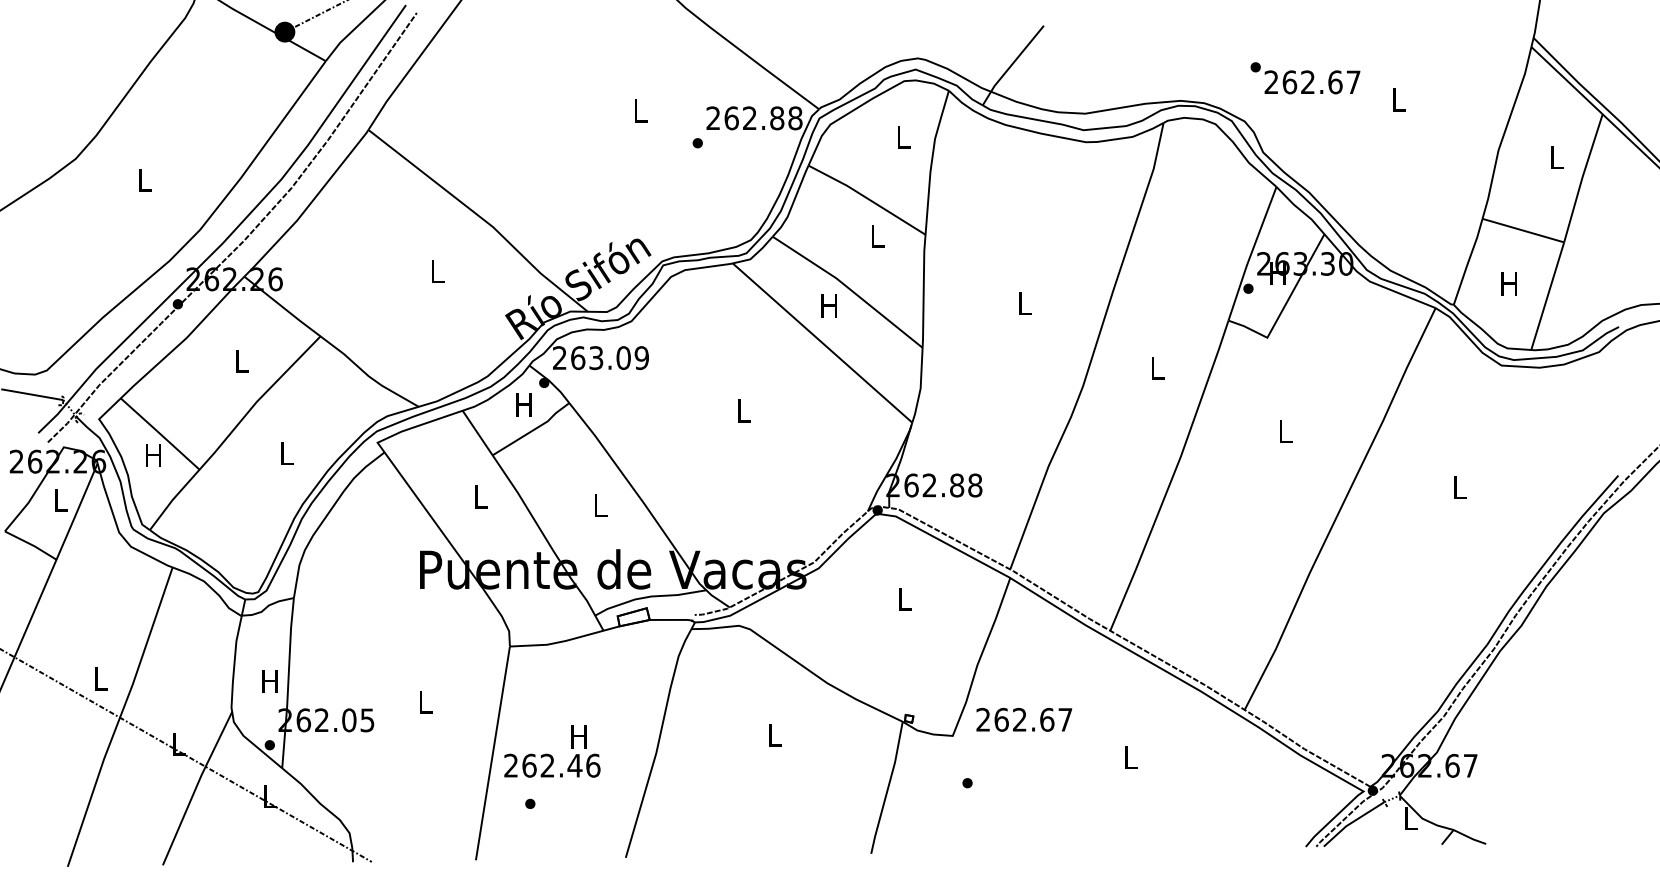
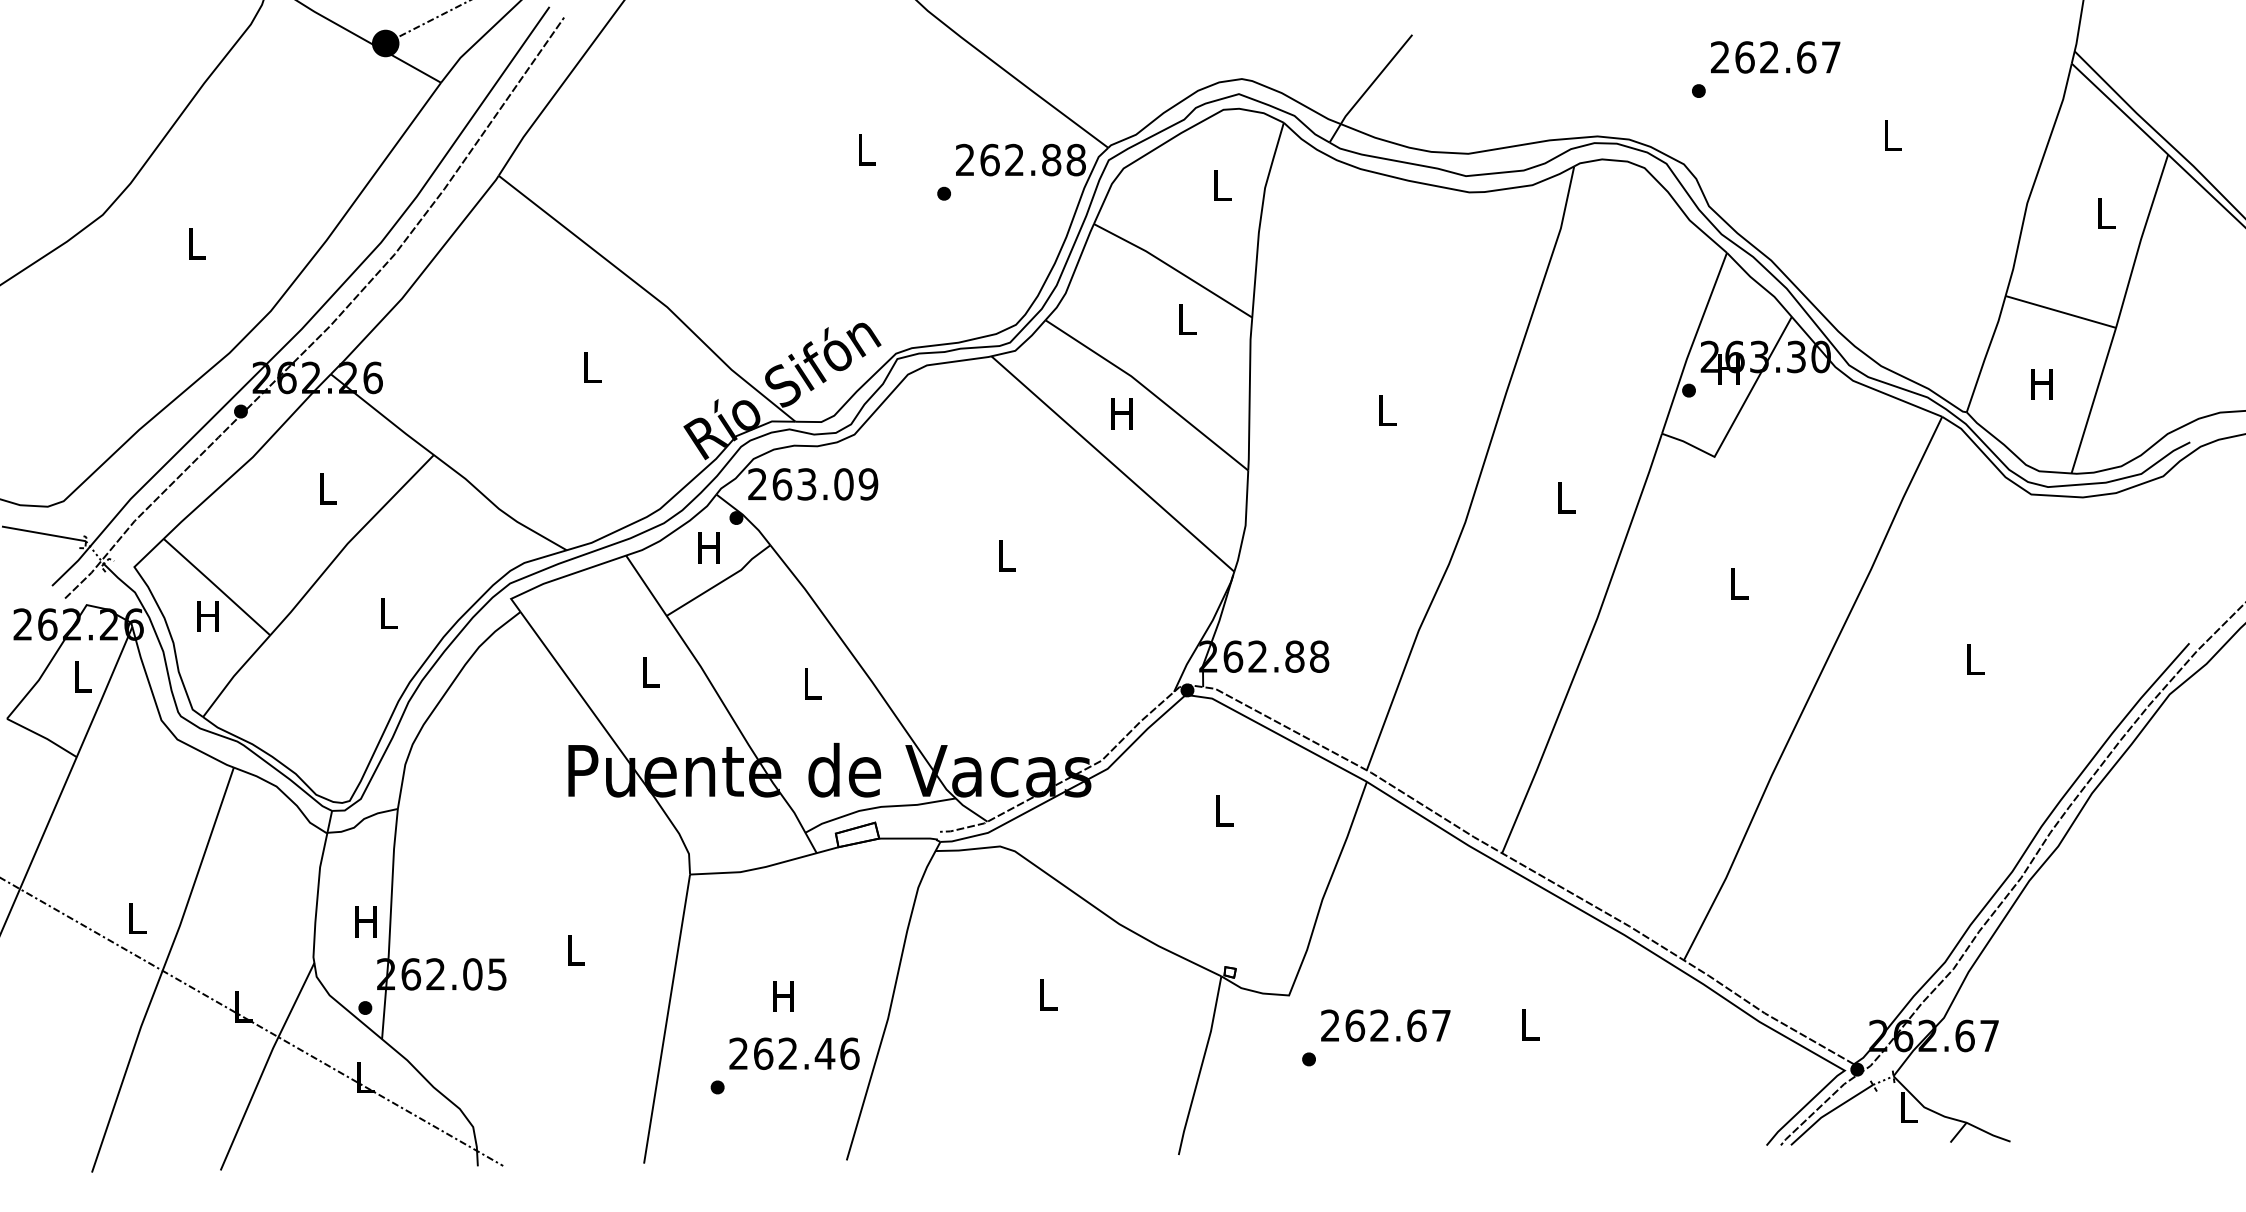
text: (1312, 82) -> (1775, 57), moved
text: (1024, 719) -> (1385, 1025), moved
text: (552, 765) -> (794, 1053), moved

